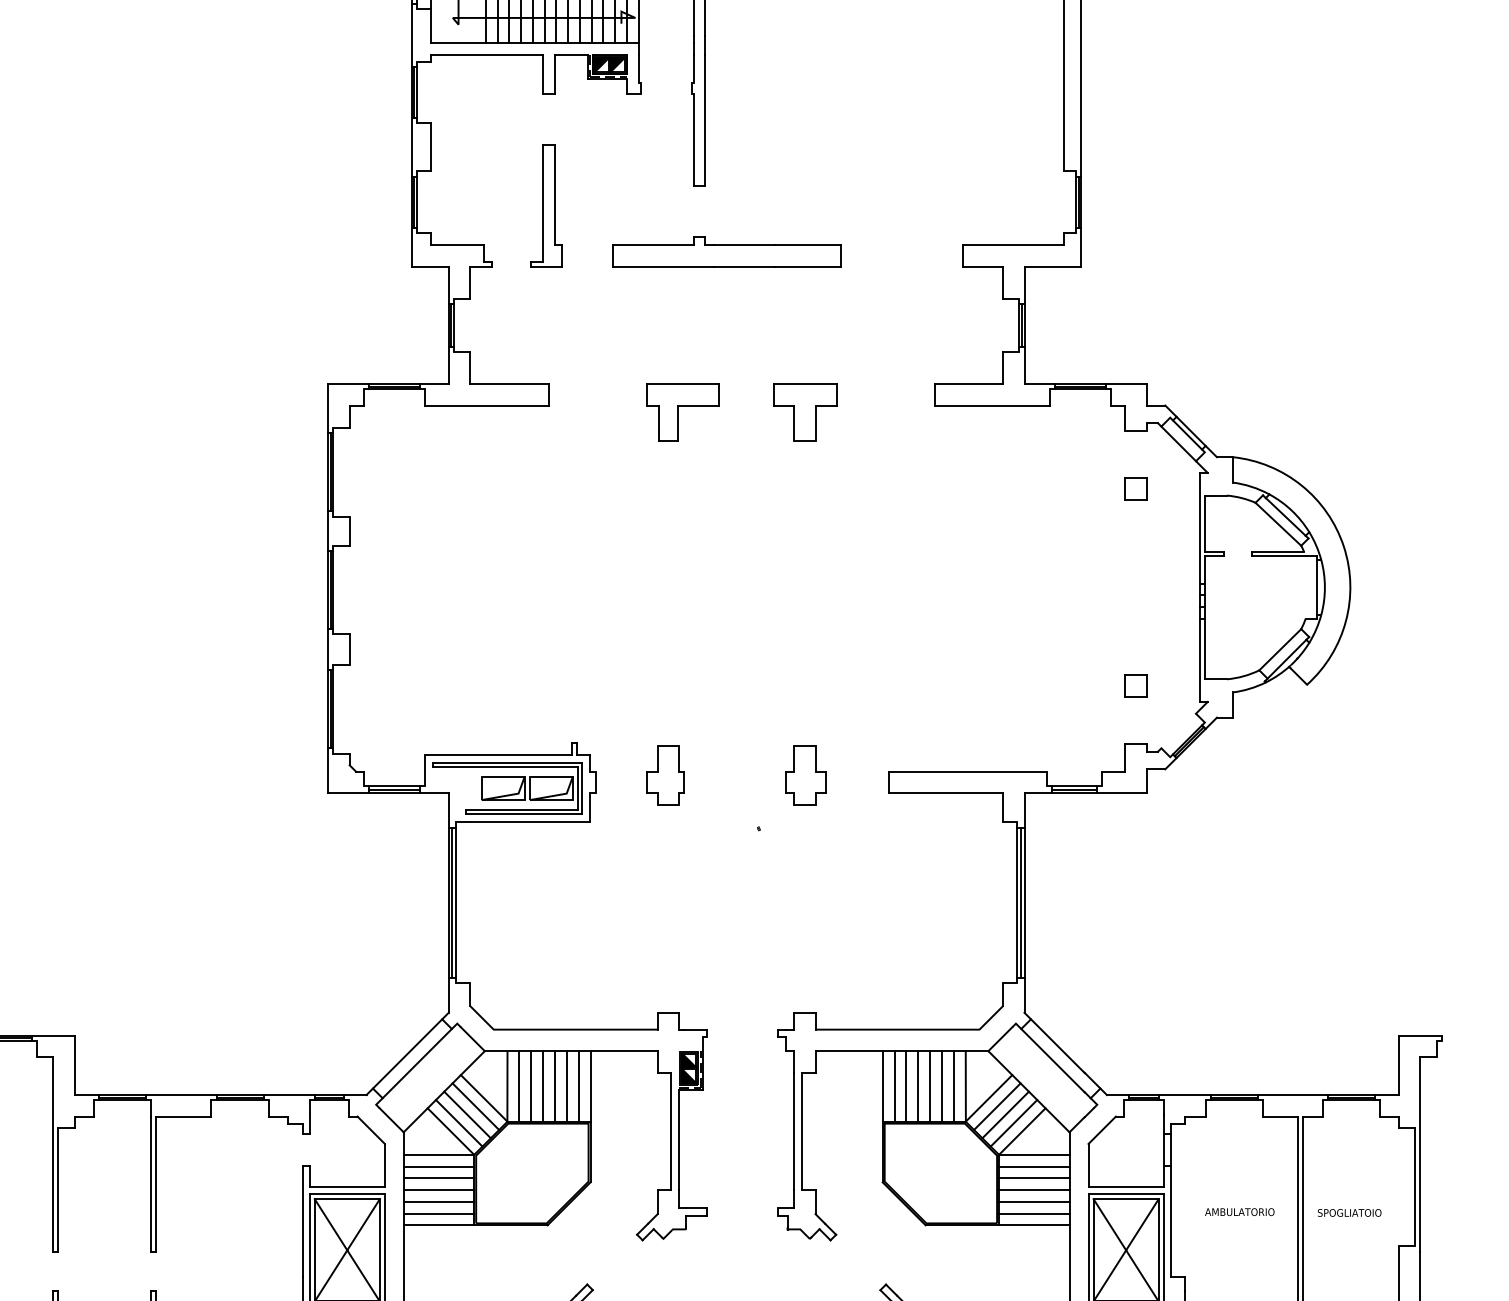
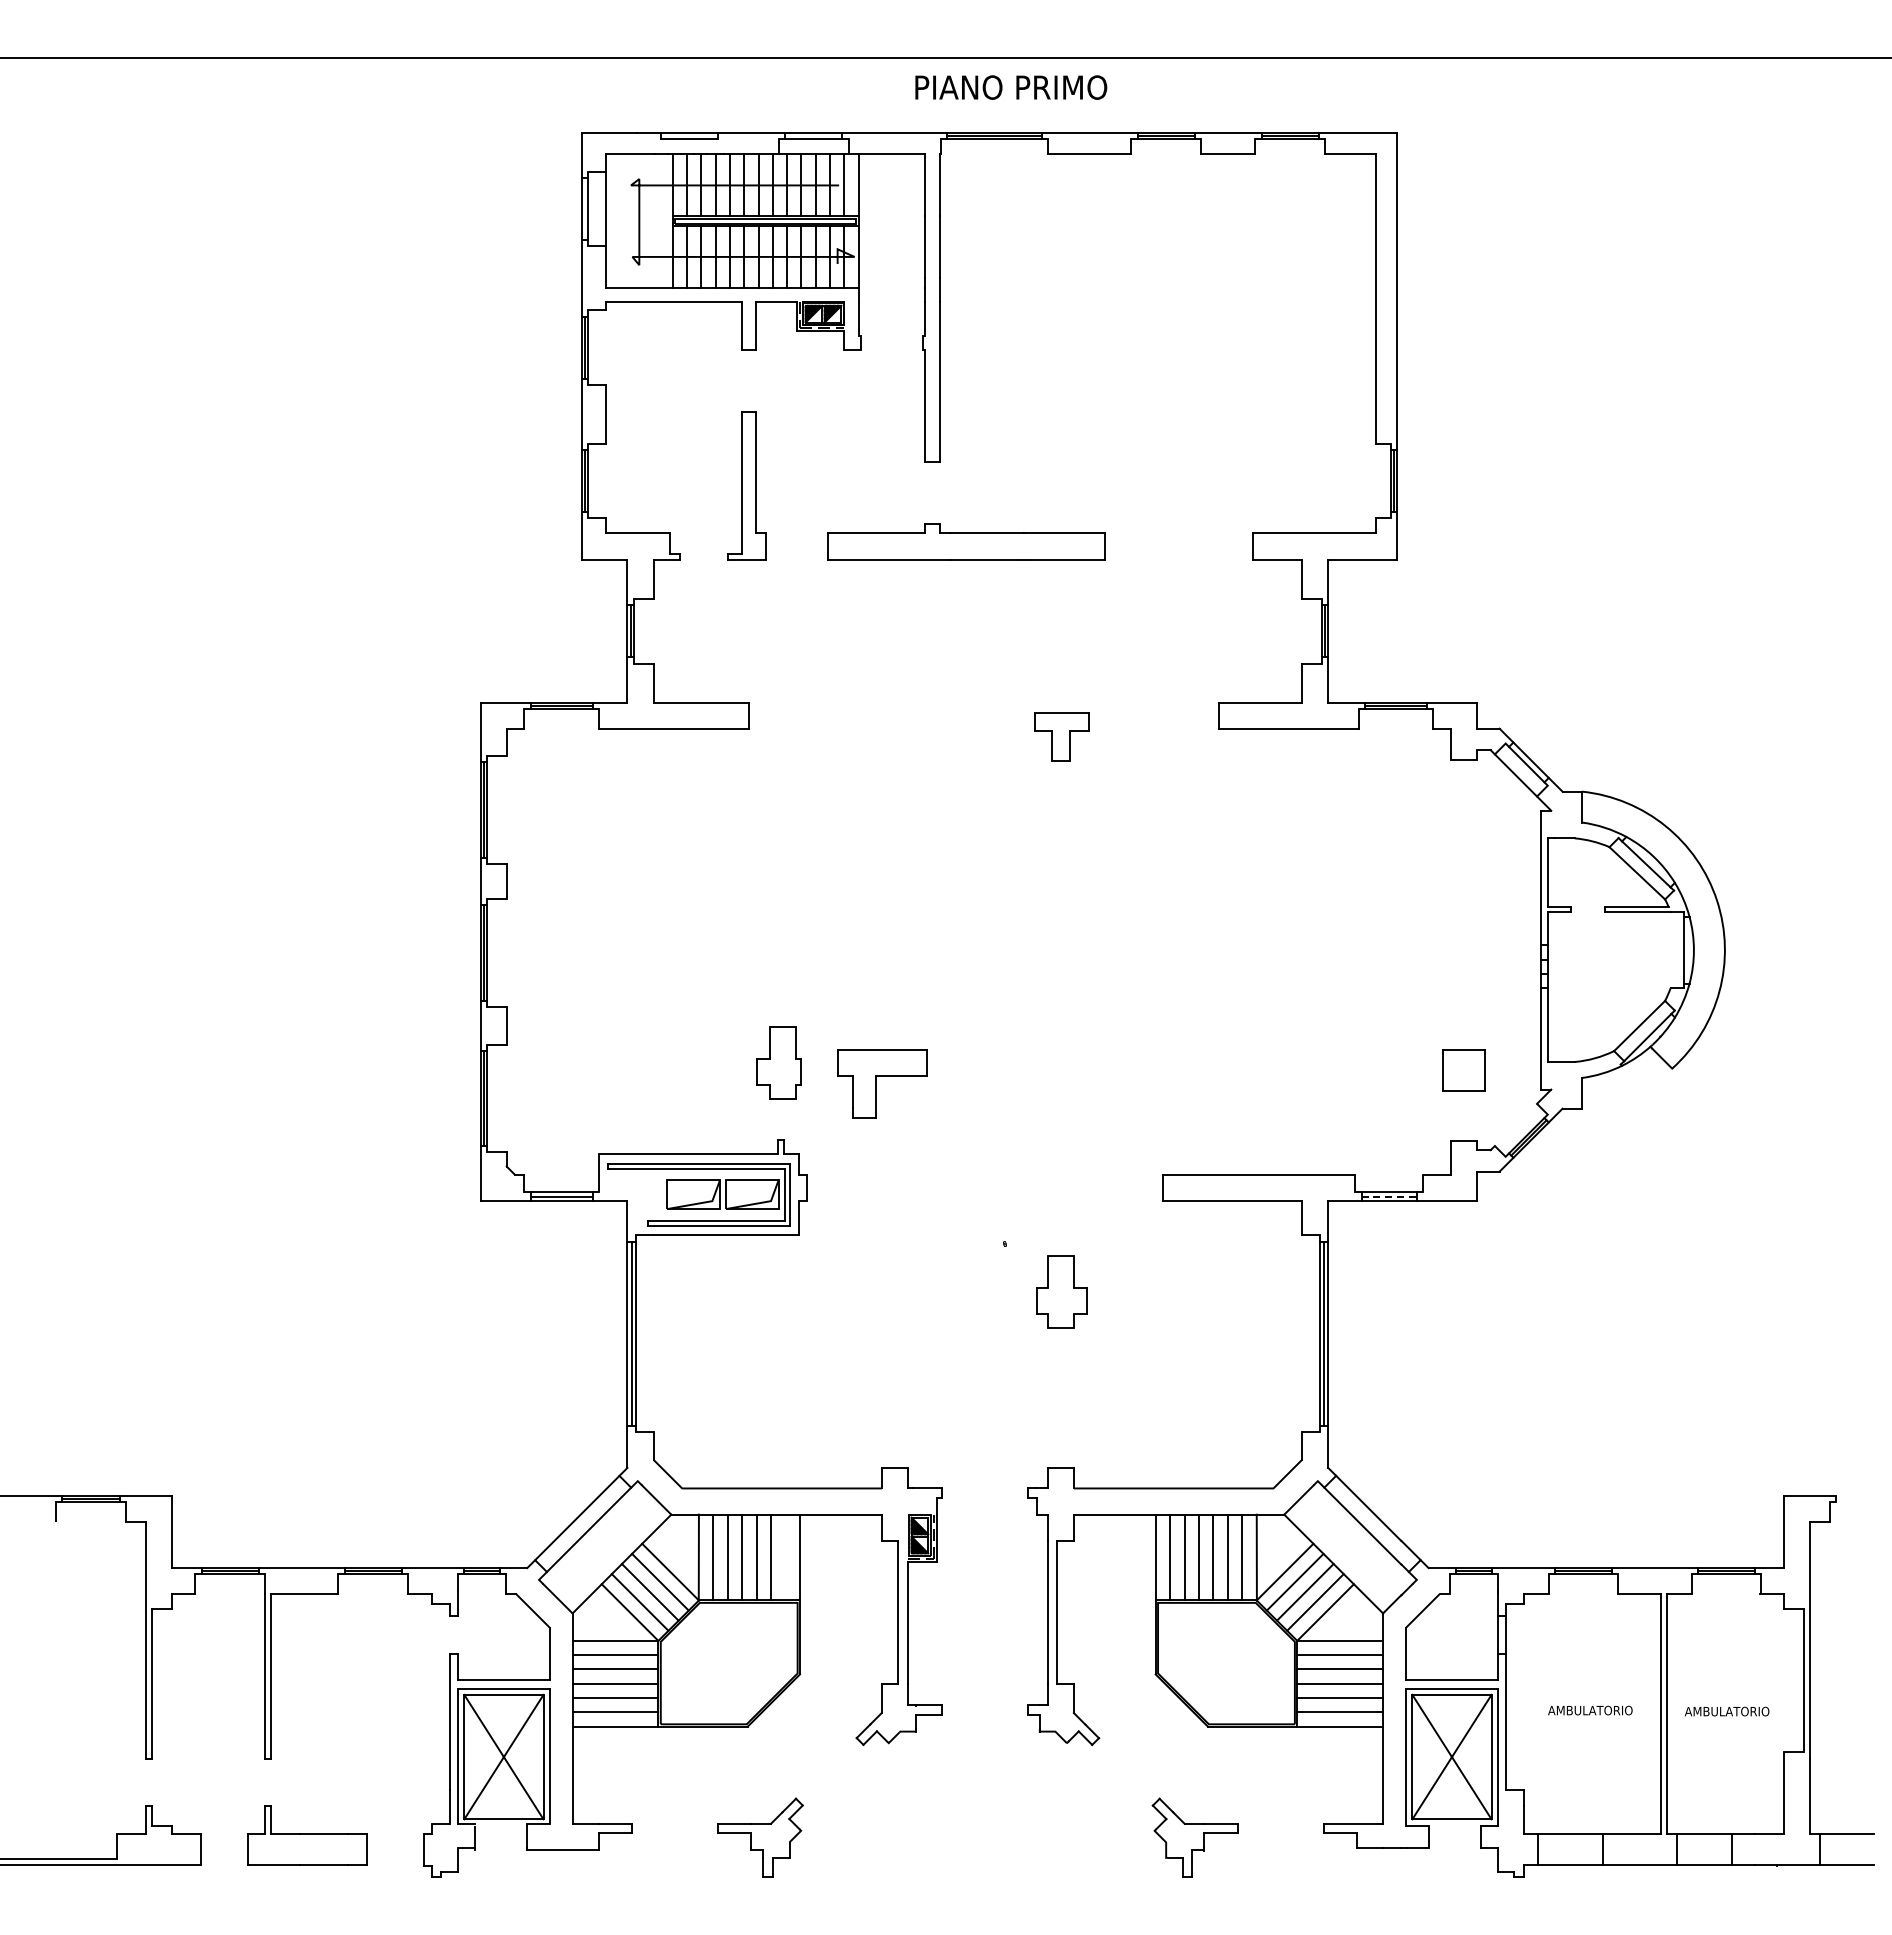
part: (682, 411) -> (882, 1083), moved
part: (805, 411) -> (1061, 736), size x0.7
part: (1135, 488) -> (1463, 829), removed
part: (1135, 685) -> (1463, 1069), size x1.6
part: (664, 775) -> (778, 1062), moved
part: (805, 775) -> (1061, 1291), moved
line: (1074, 789) -> (1389, 1196), solid -> dashed
line: (578, 1086) -> (785, 1557), removed
text: (1352, 1212) -> (1727, 1711), SPOGLIATOIO -> AMBULATORIO

